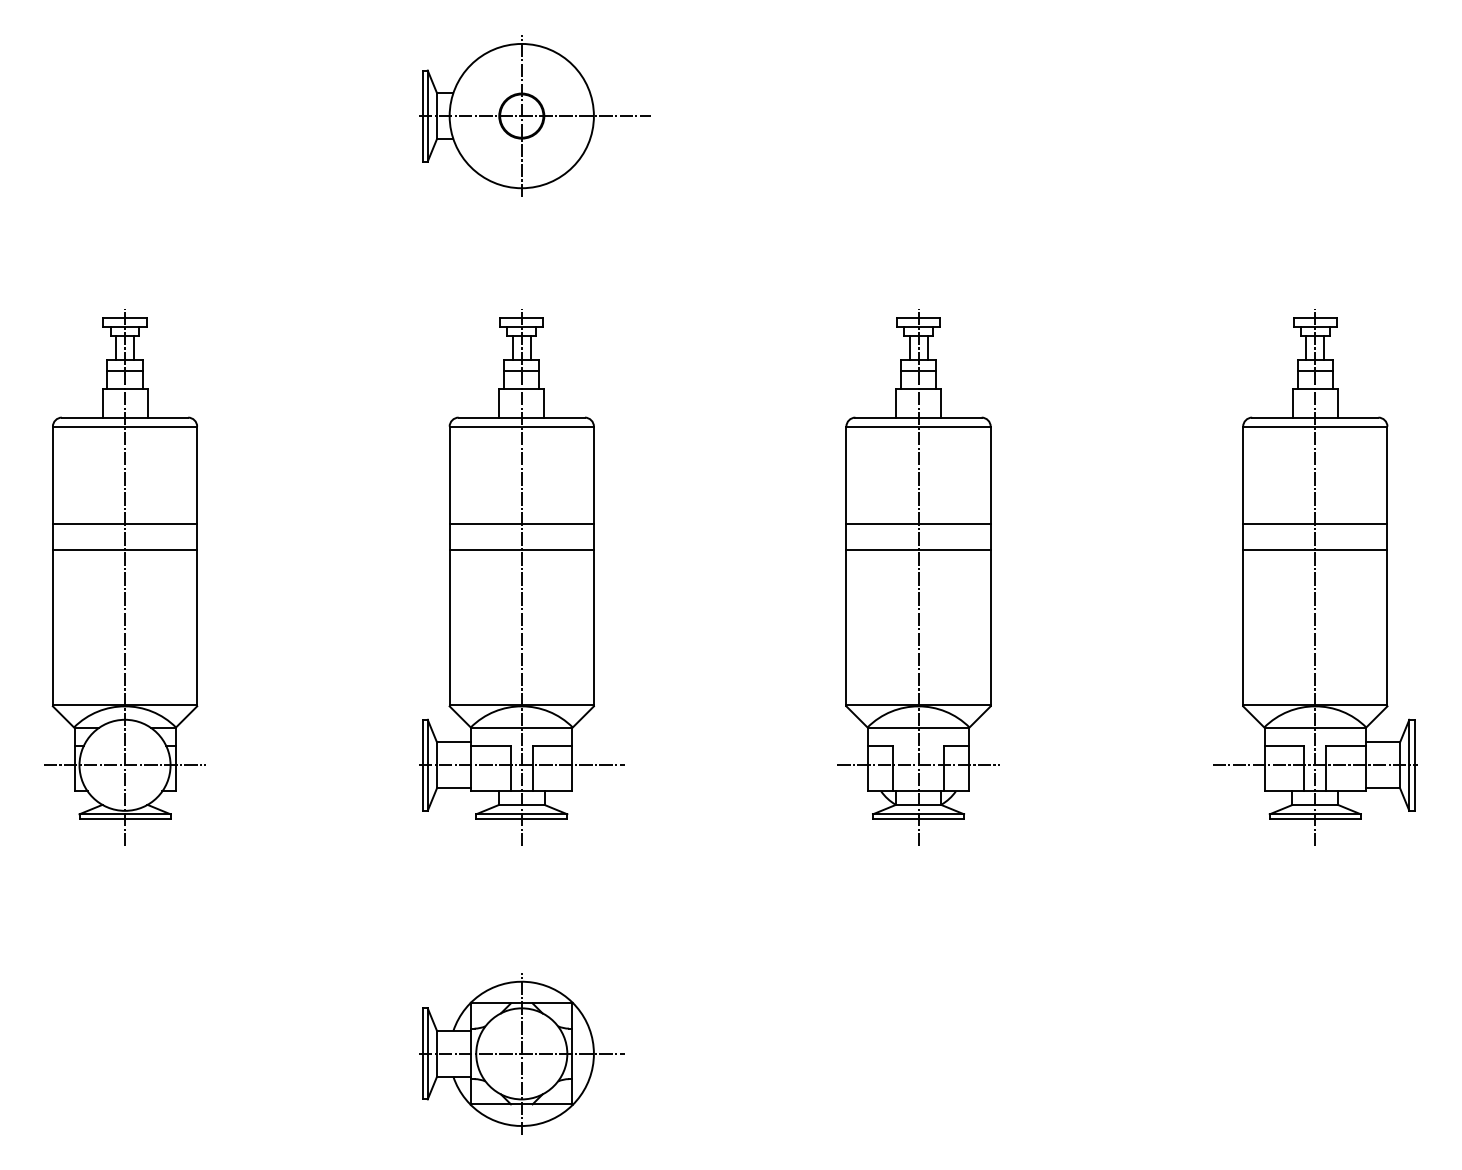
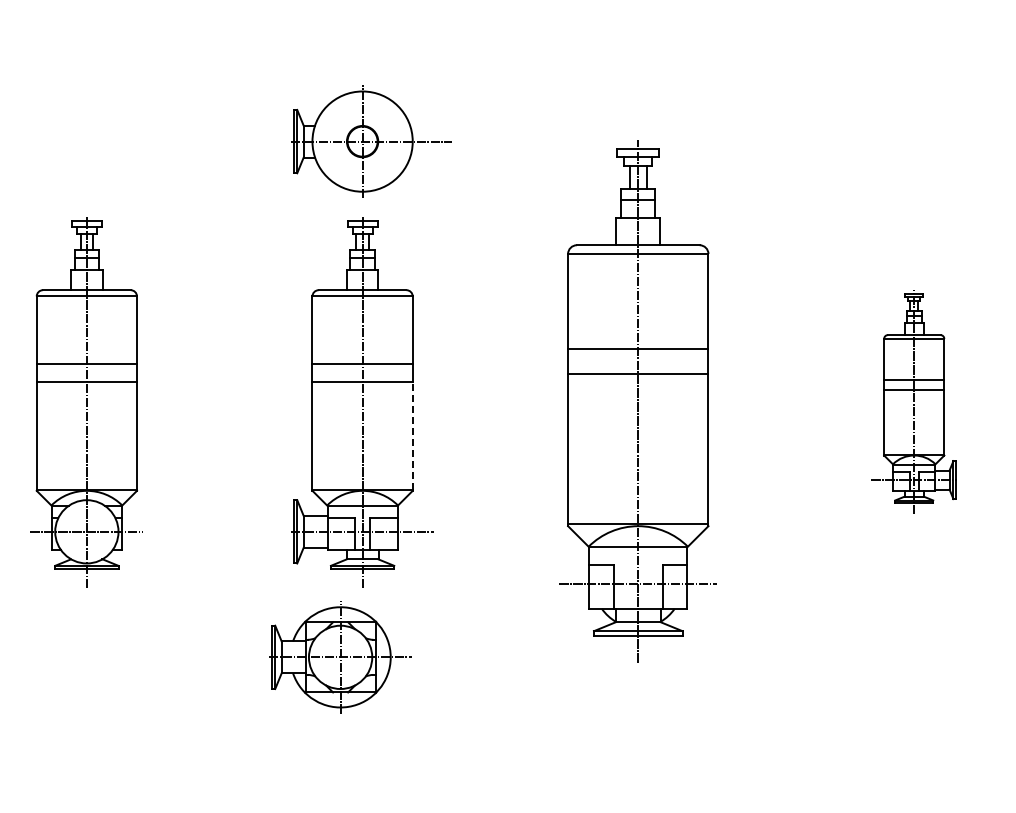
part: (534, 115) -> (371, 141), moved
part: (918, 579) -> (638, 402), size x1.4
part: (1315, 579) -> (914, 402), size x0.6
line: (593, 626) -> (412, 435), solid -> dashed
part: (521, 1054) -> (340, 657), moved

